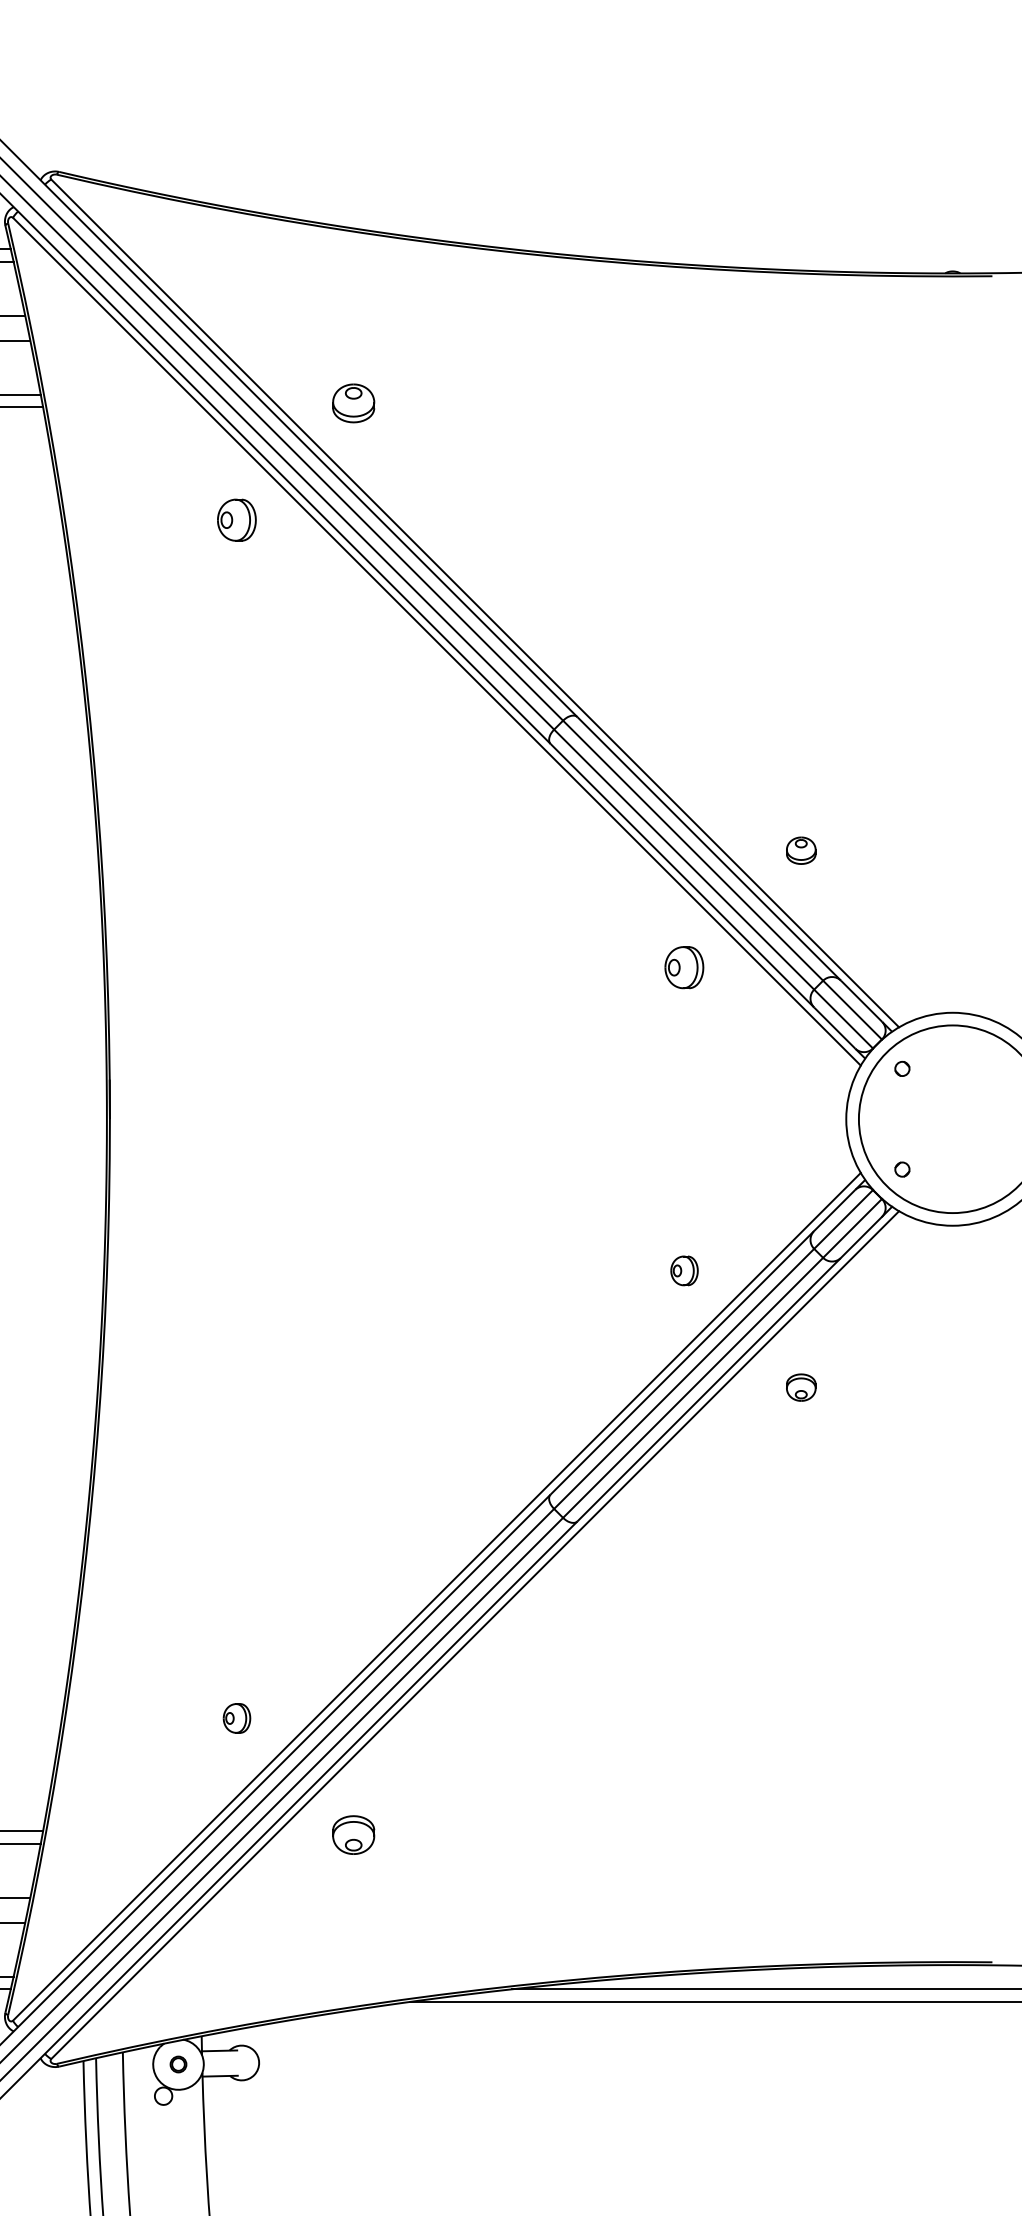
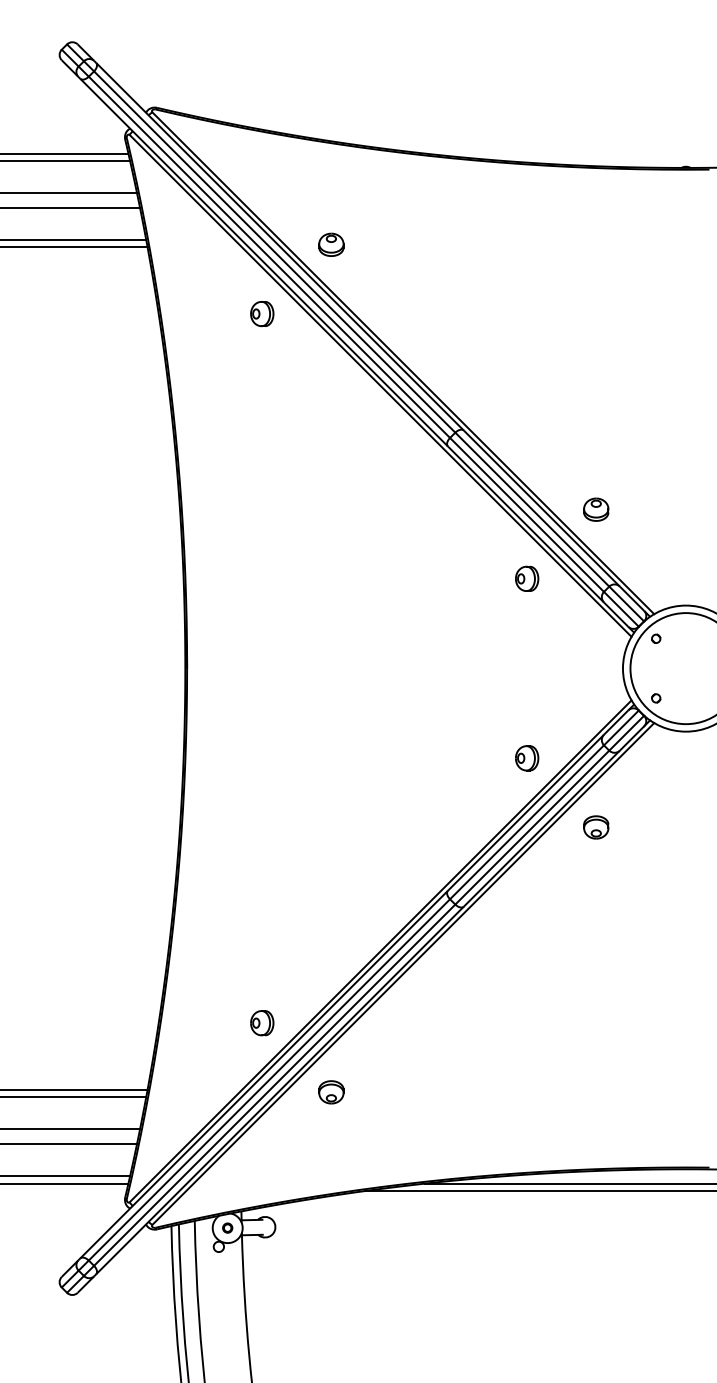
part: (801, 850) -> (596, 509), size x1.43
part: (684, 1271) -> (527, 758), size x1.43
part: (801, 1387) -> (596, 827), size x1.43
part: (237, 1718) -> (262, 1023), size x1.43

